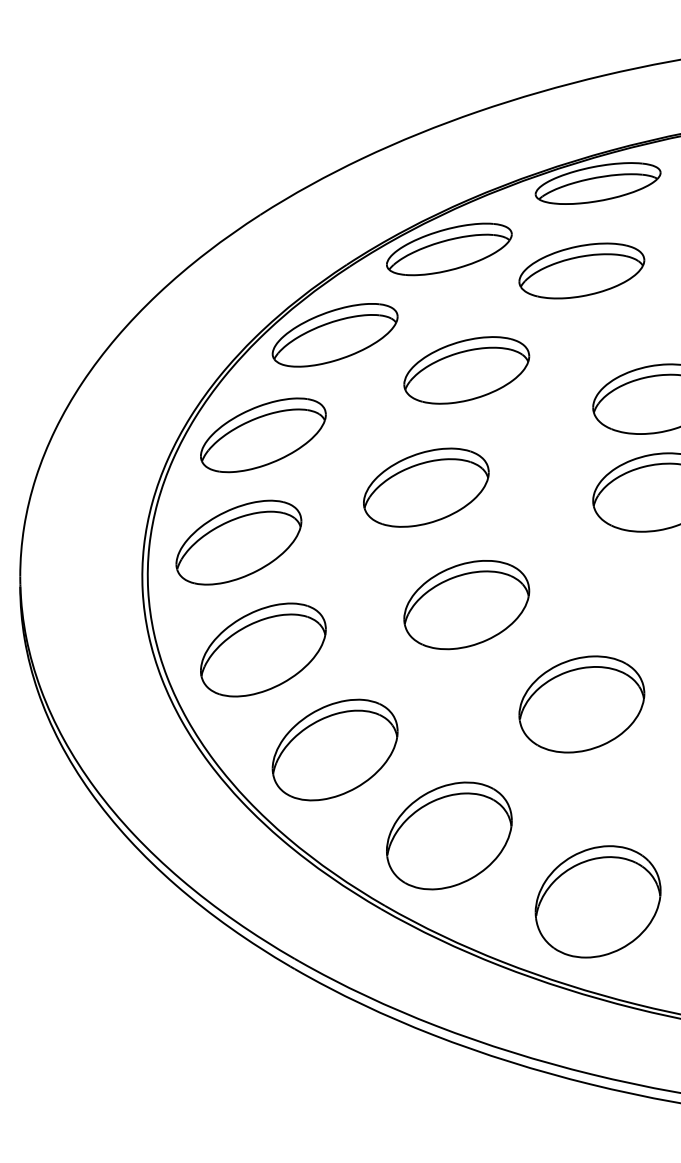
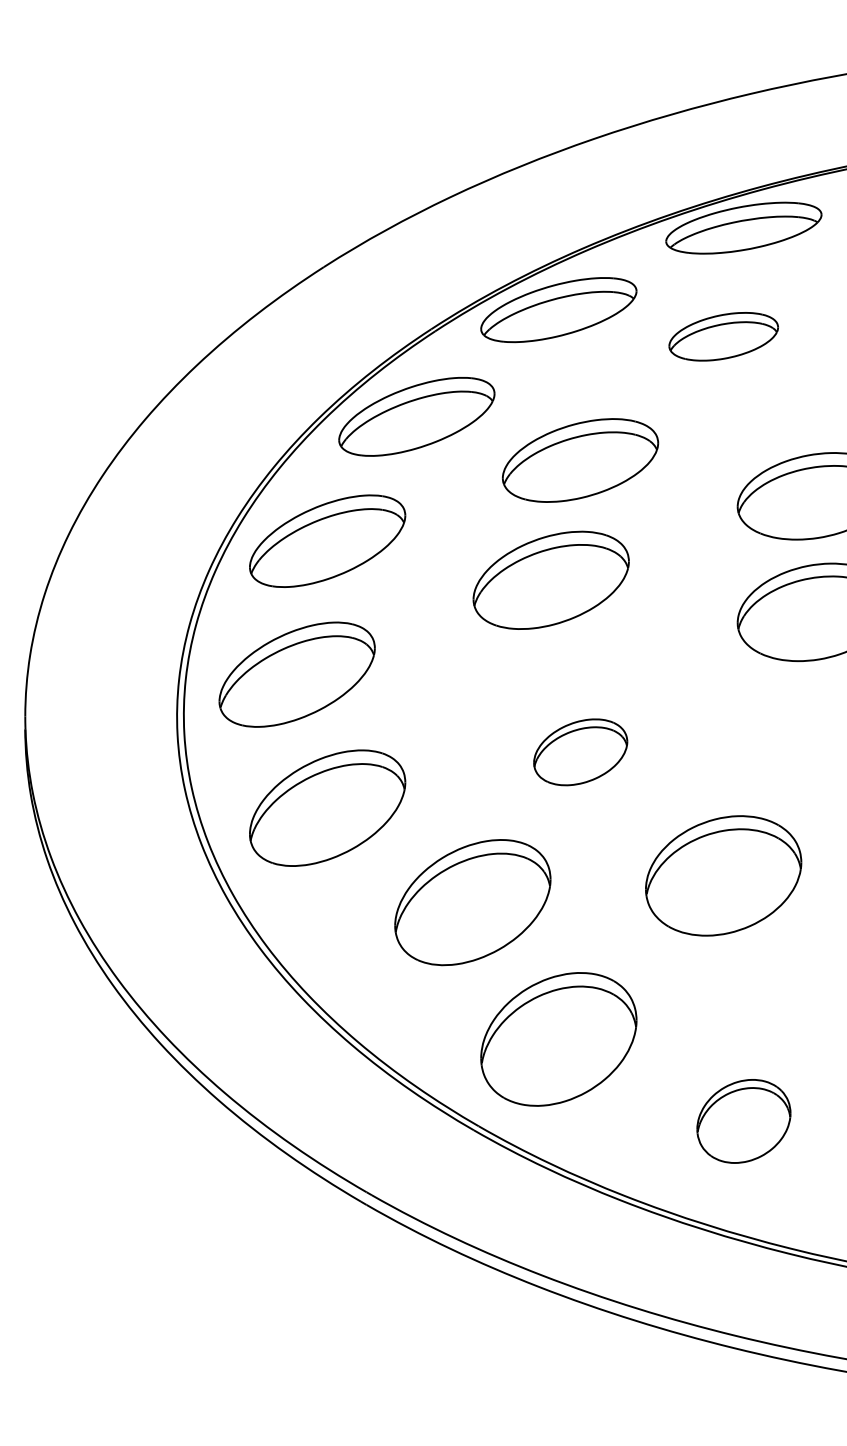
part: (581, 270) -> (723, 336), size x0.7
part: (425, 487) -> (550, 579), moved
part: (466, 605) -> (580, 752), size x0.6
part: (334, 749) -> (472, 902), moved
part: (597, 901) -> (743, 1121), size x0.6

